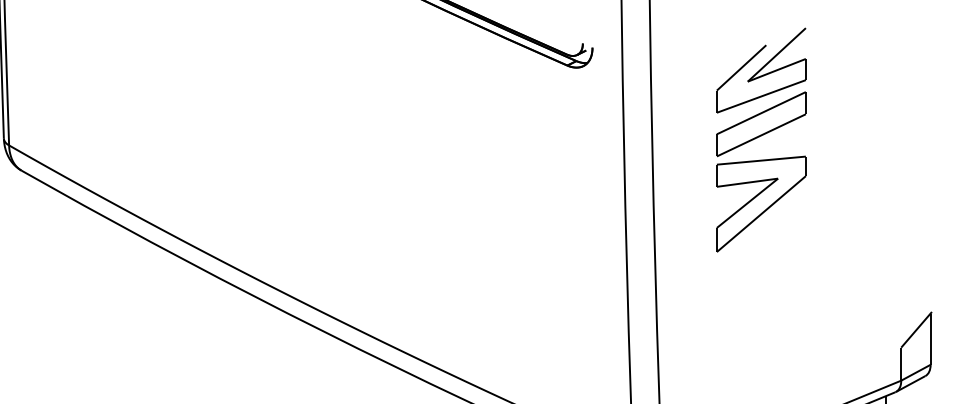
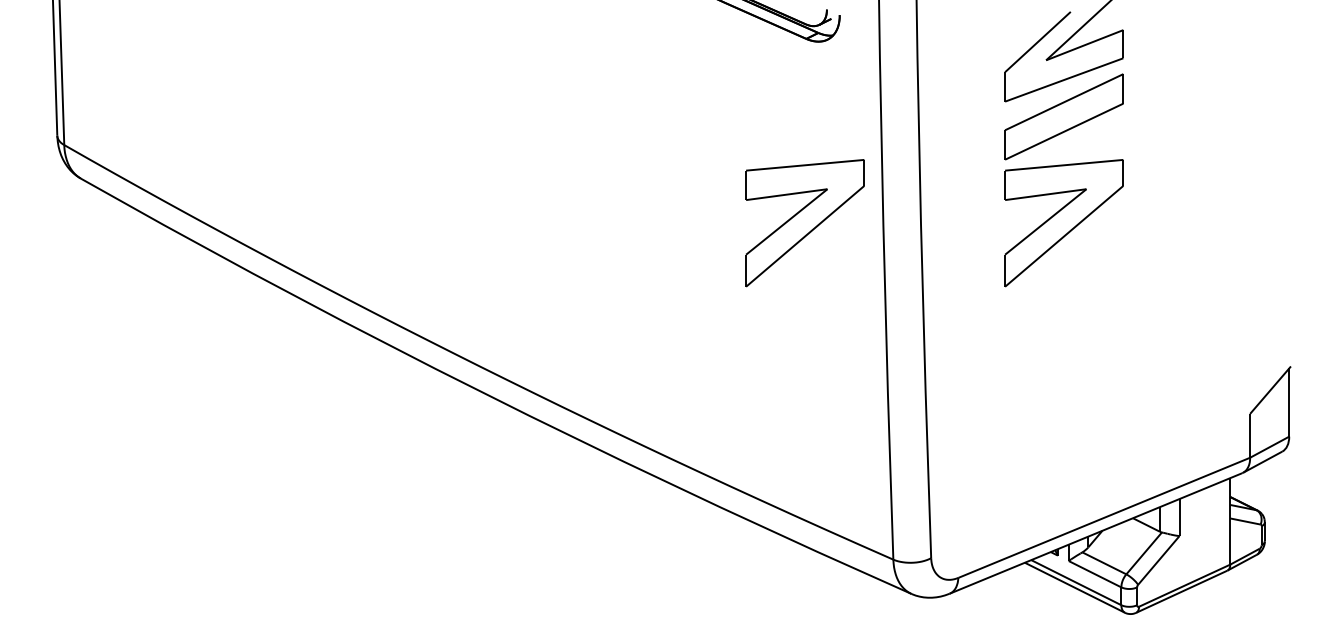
part: (565, 204) -> (804, 223), added

